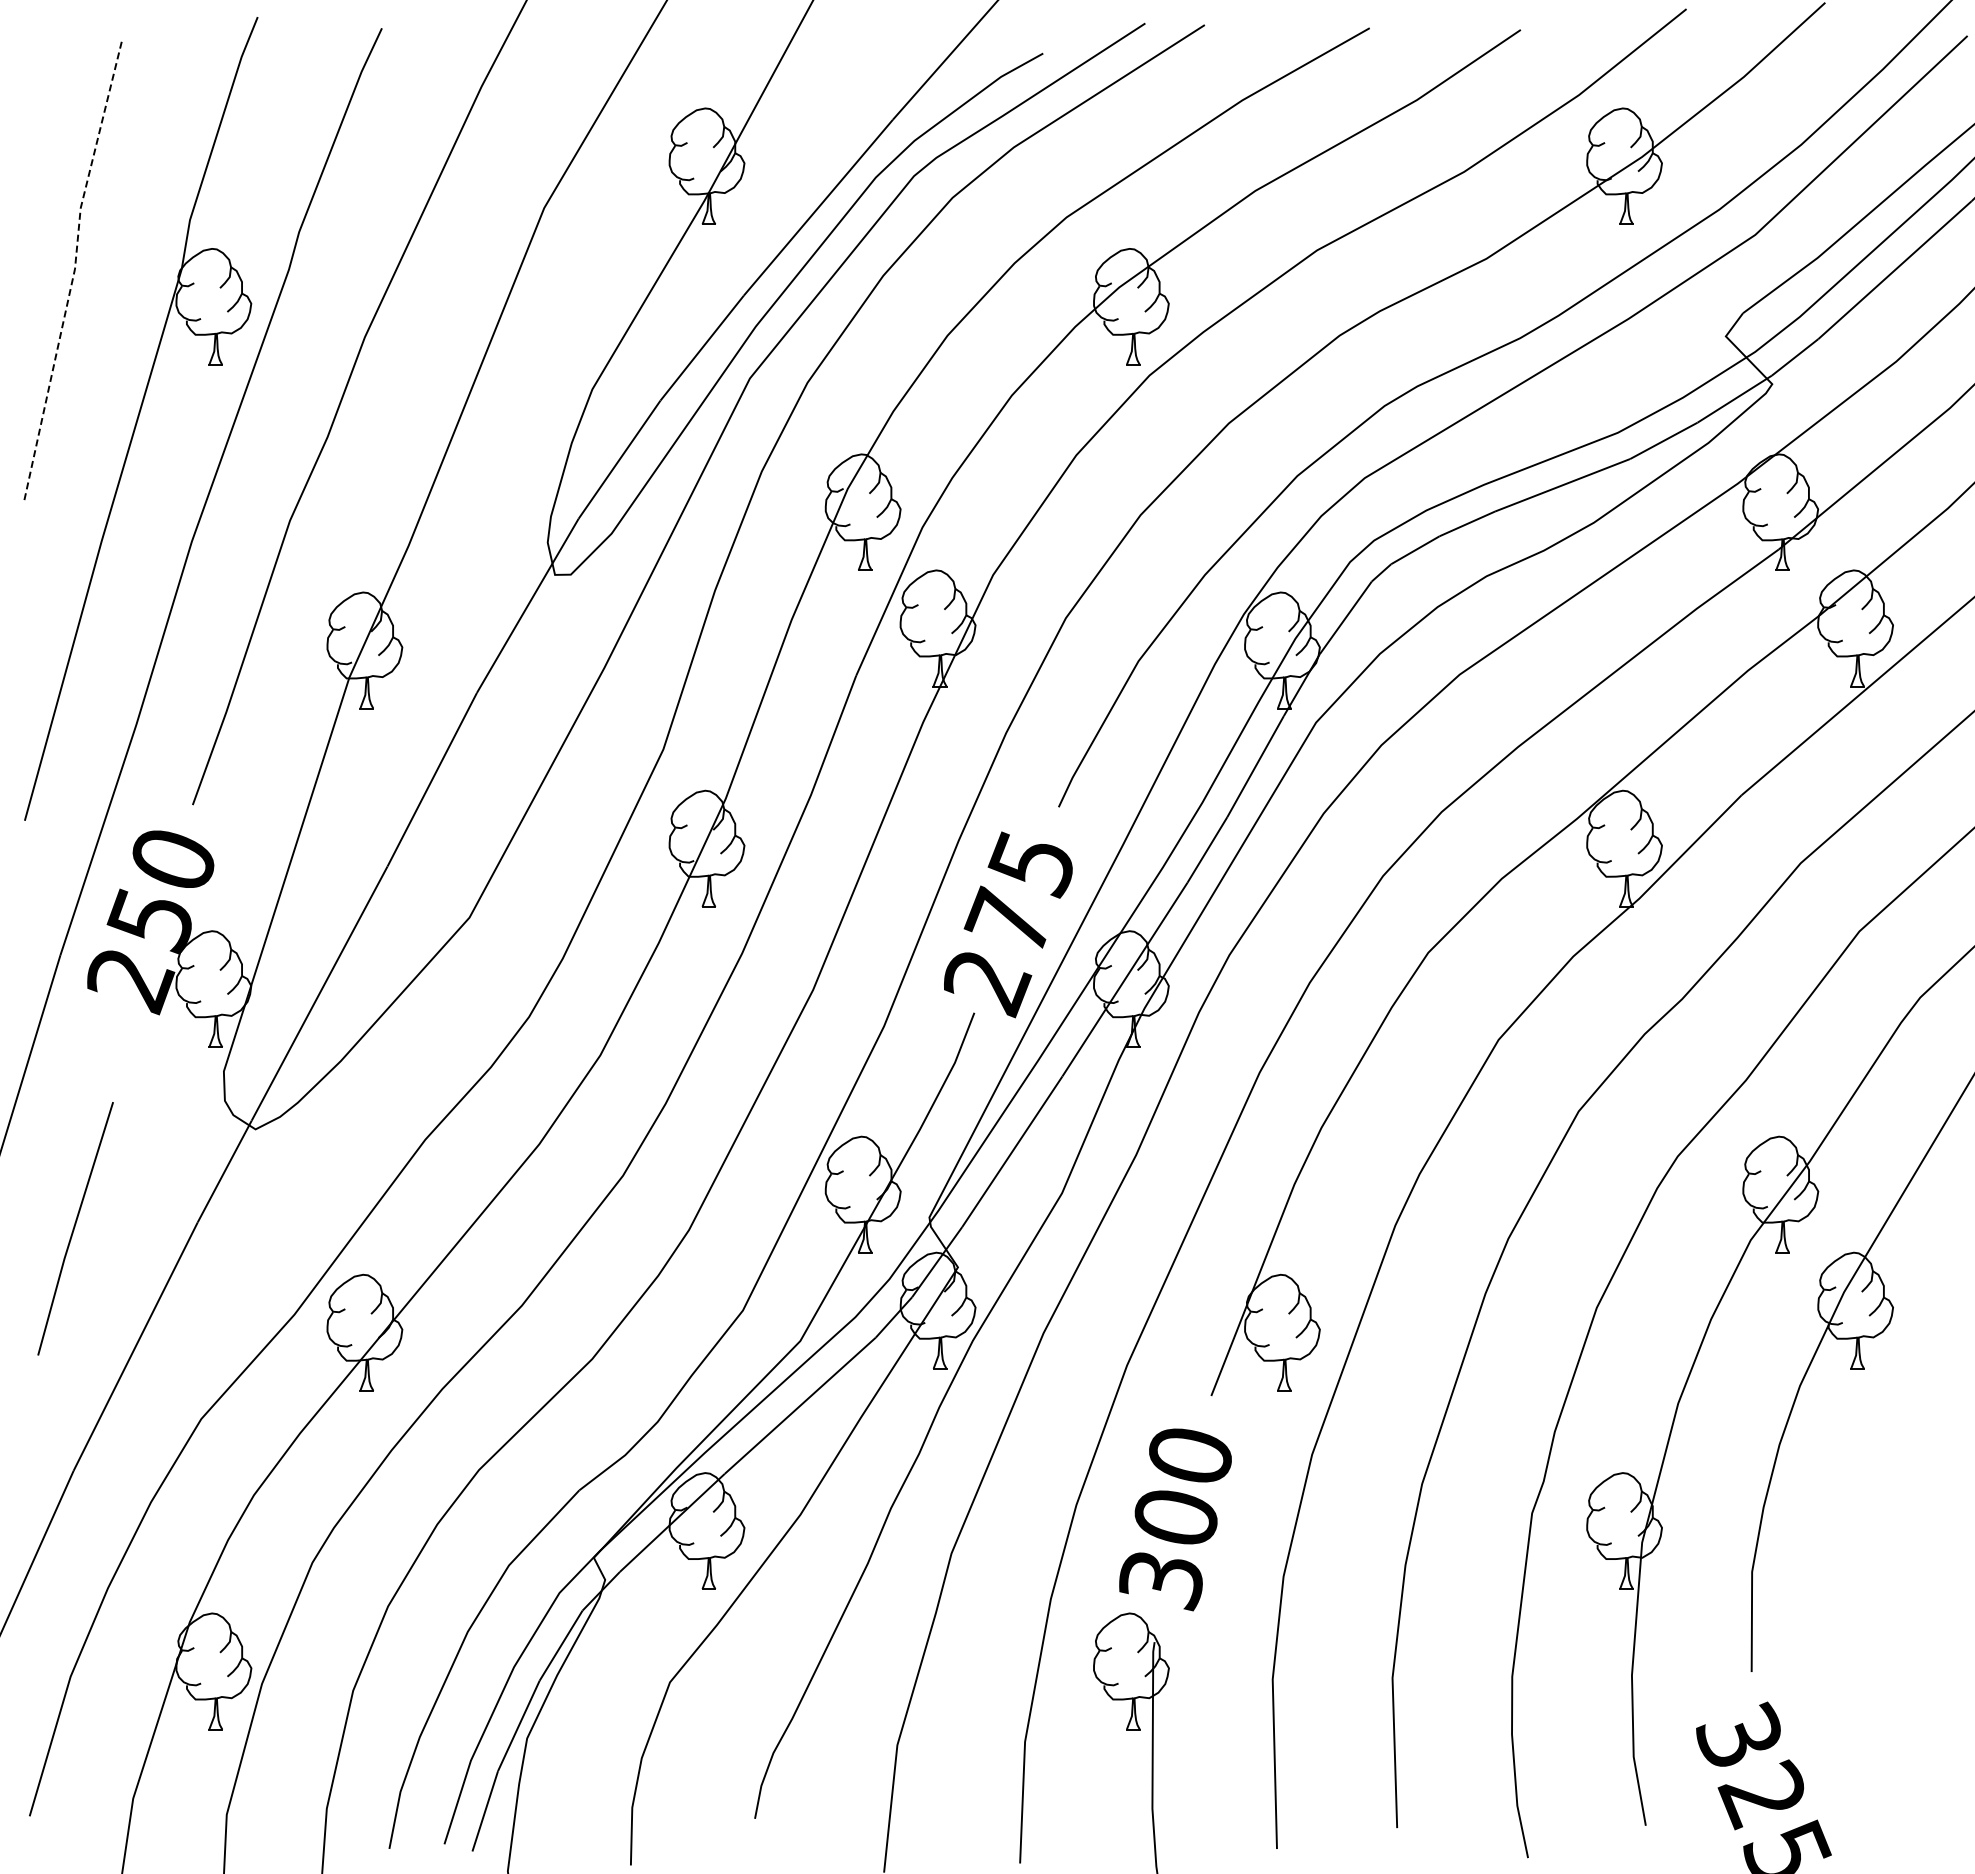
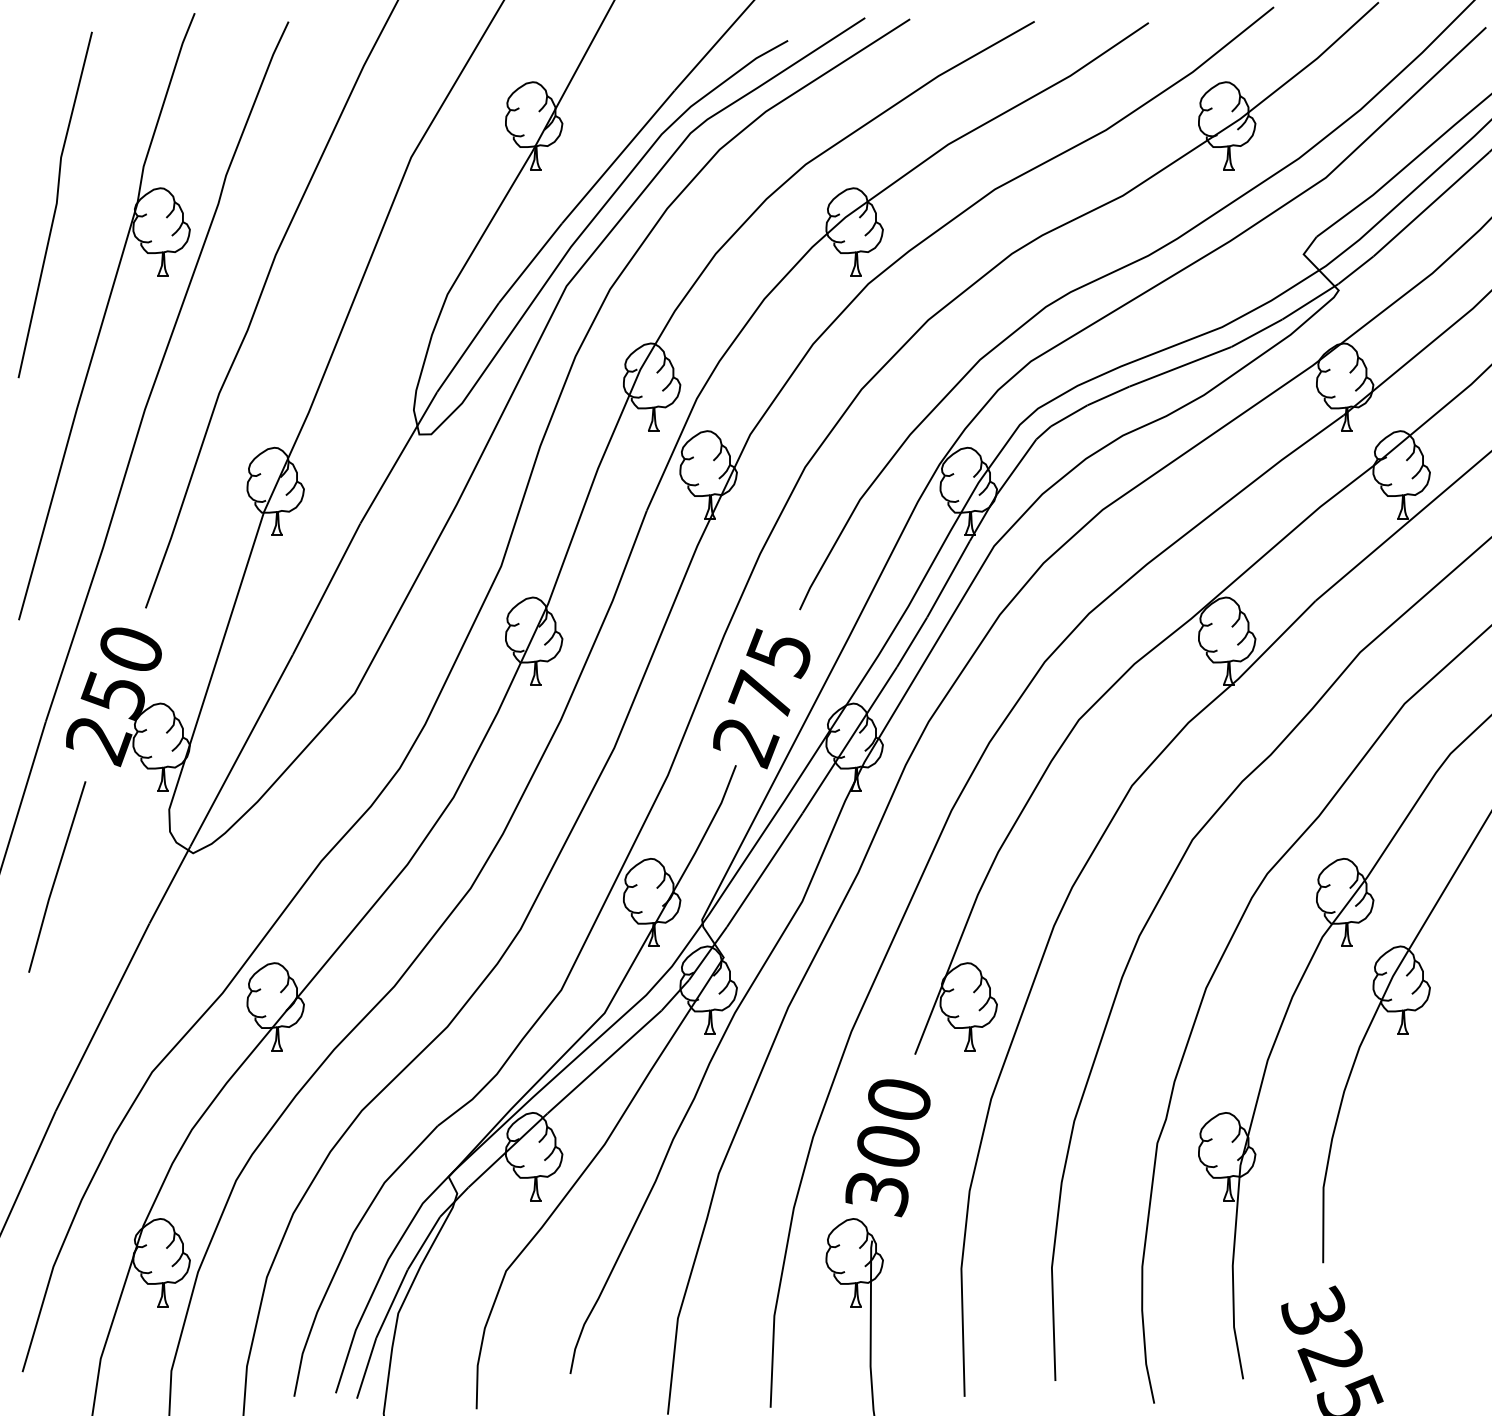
line: (74, 269) -> (56, 203), dashed -> solid
line: (75, 1227) -> (57, 876), moved

